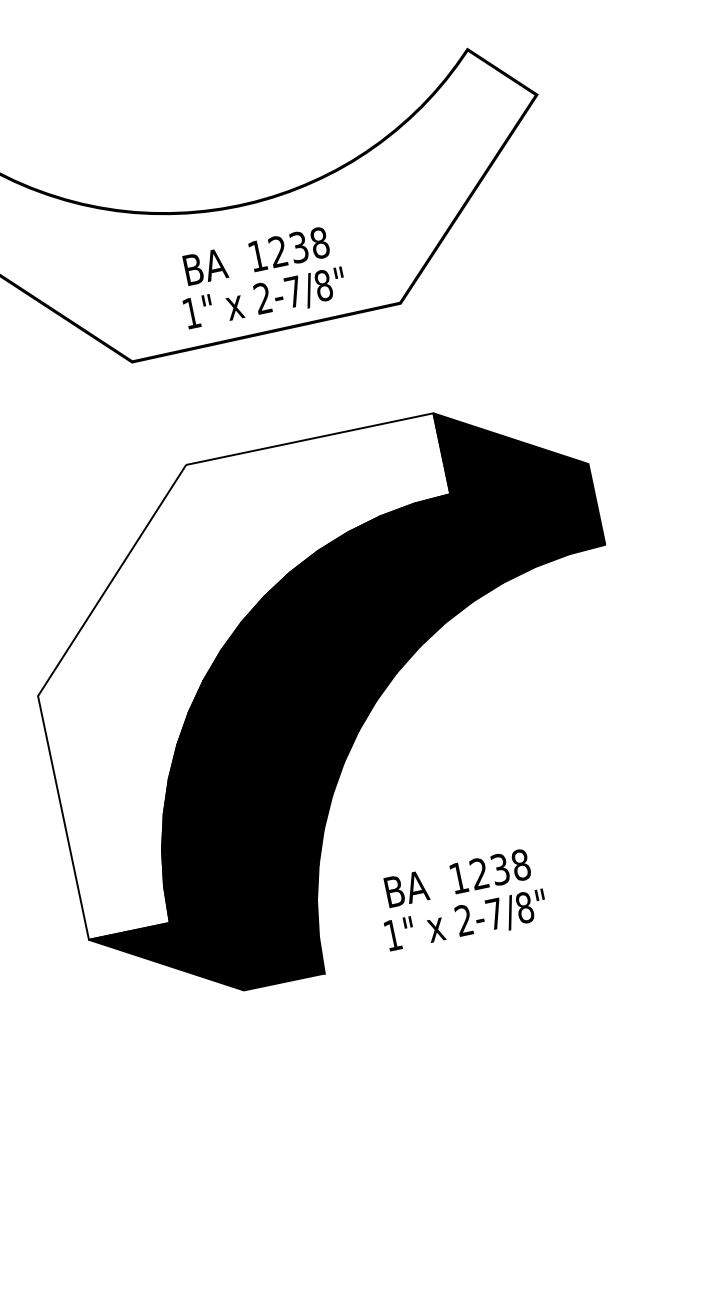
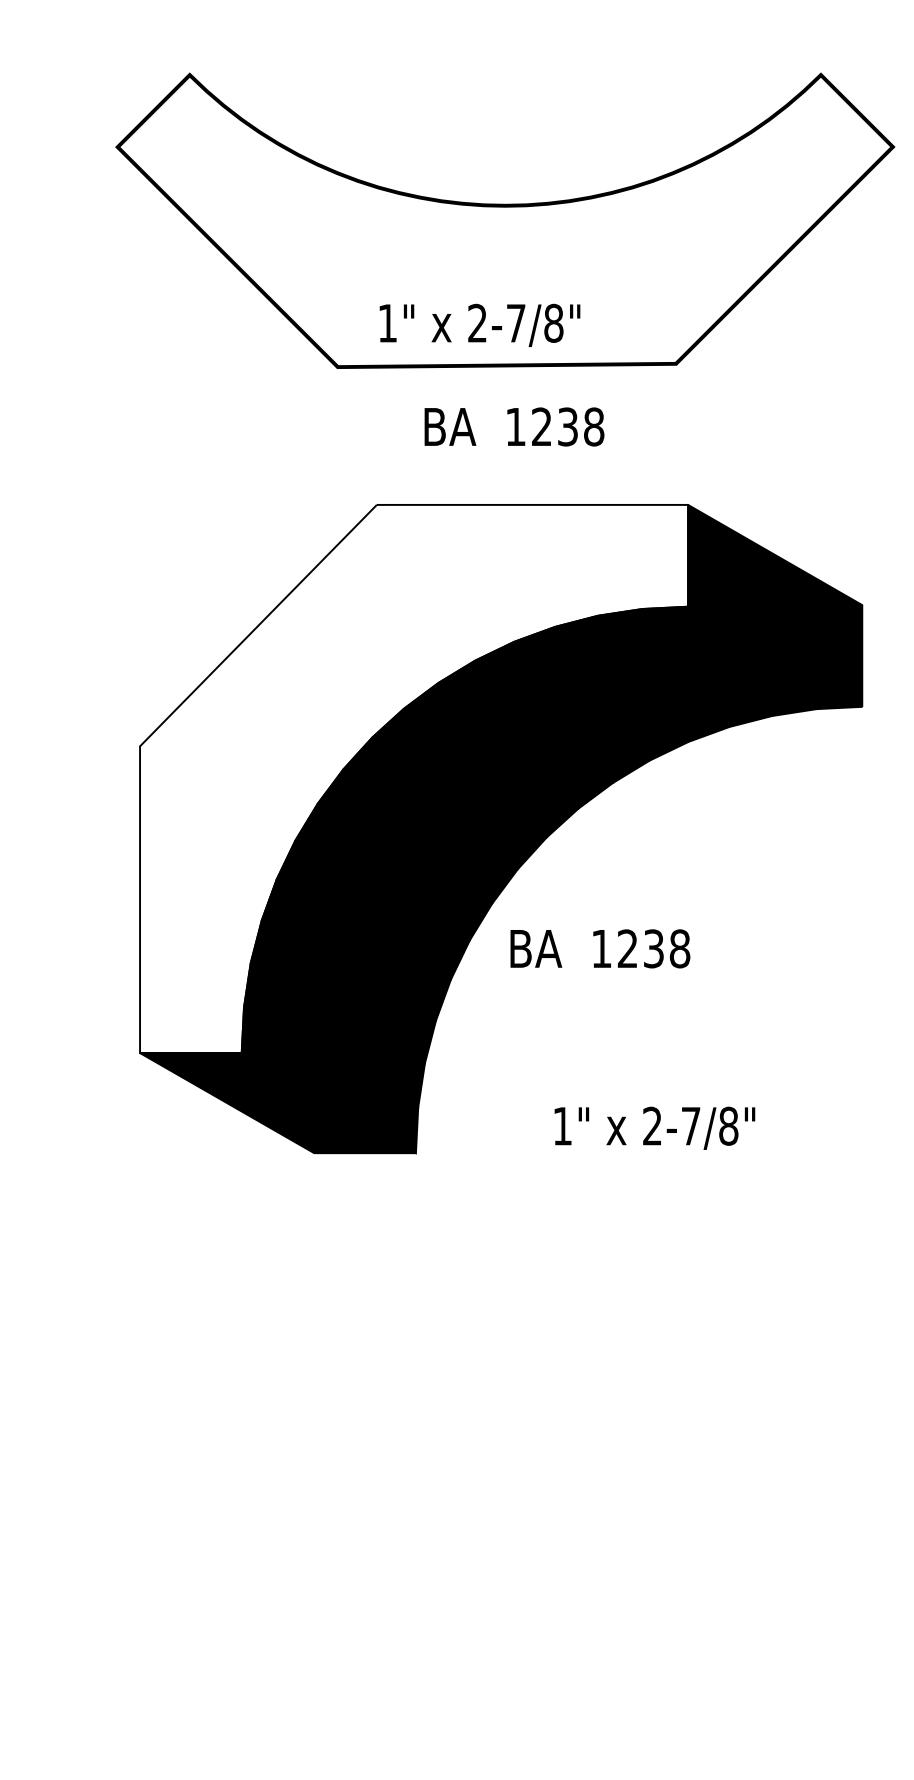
text: (256, 255) -> (514, 426), moved
text: (264, 298) -> (479, 324), moved
text: (457, 878) -> (600, 948), moved
text: (466, 921) -> (654, 1127), moved

